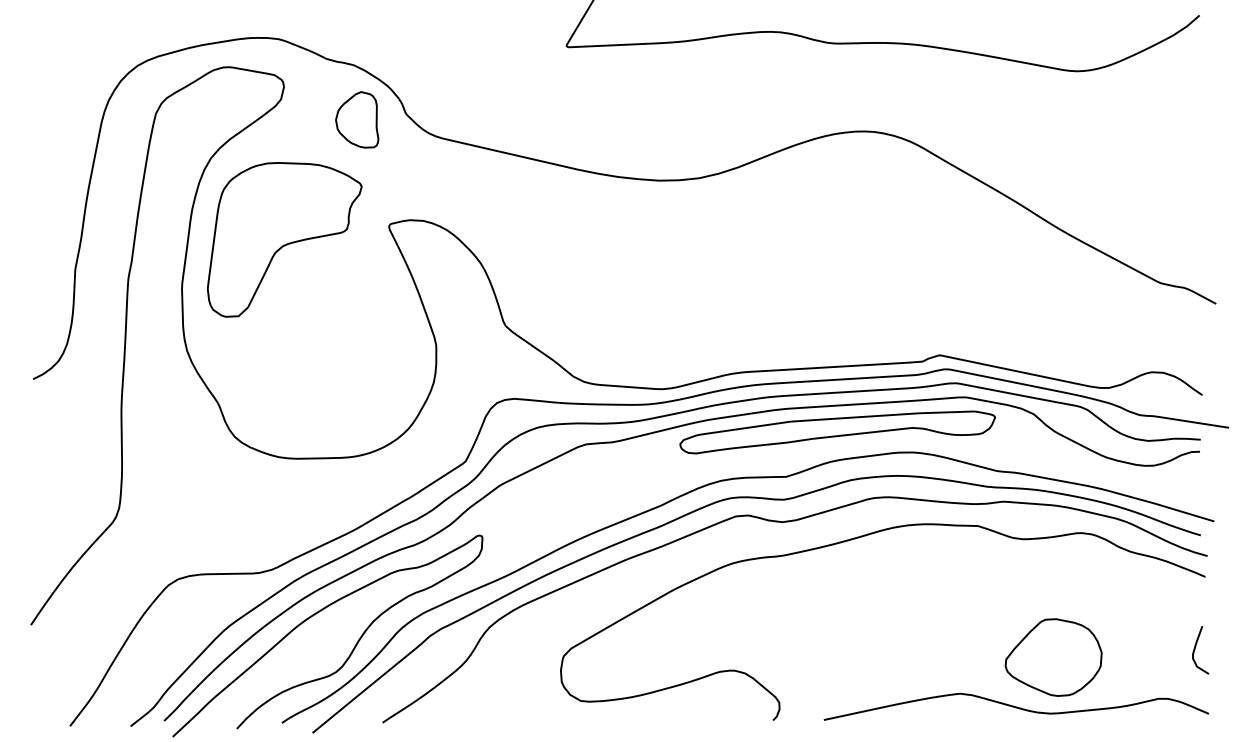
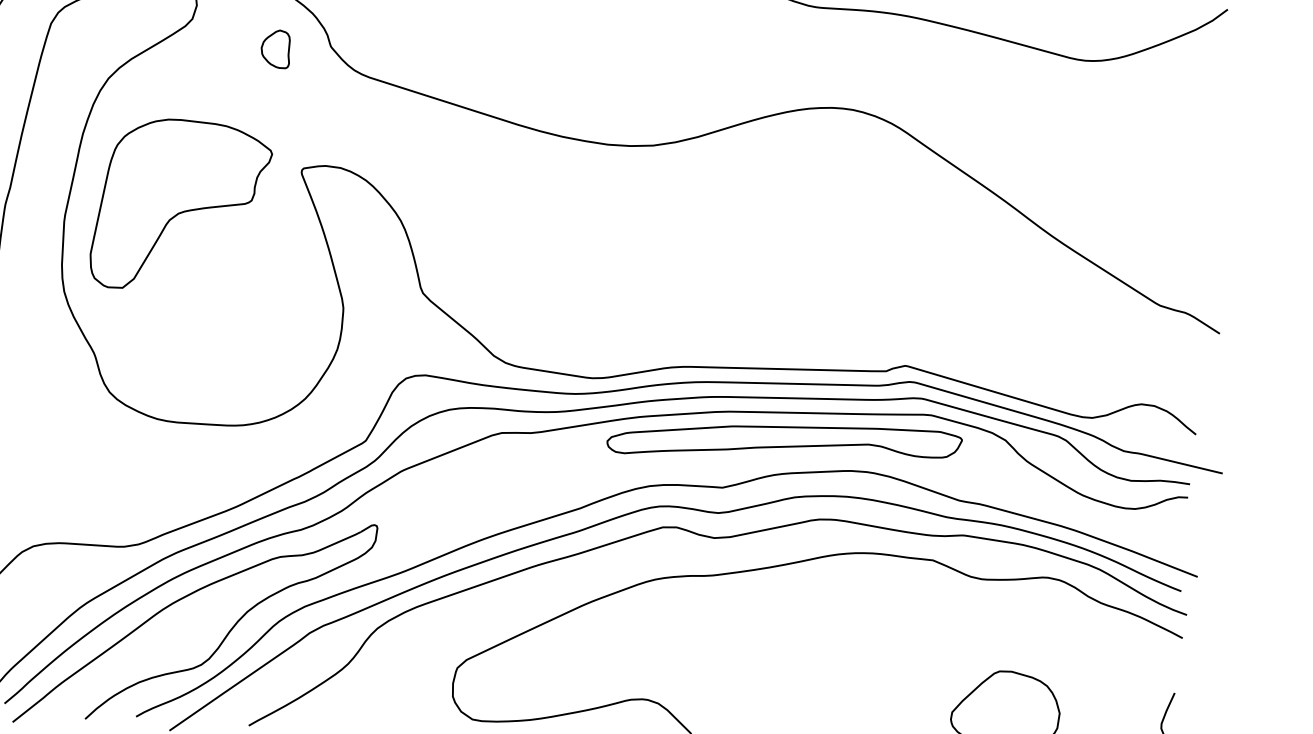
part: (357, 119) -> (276, 48), size x0.6
part: (284, 239) -> (180, 206), moved

